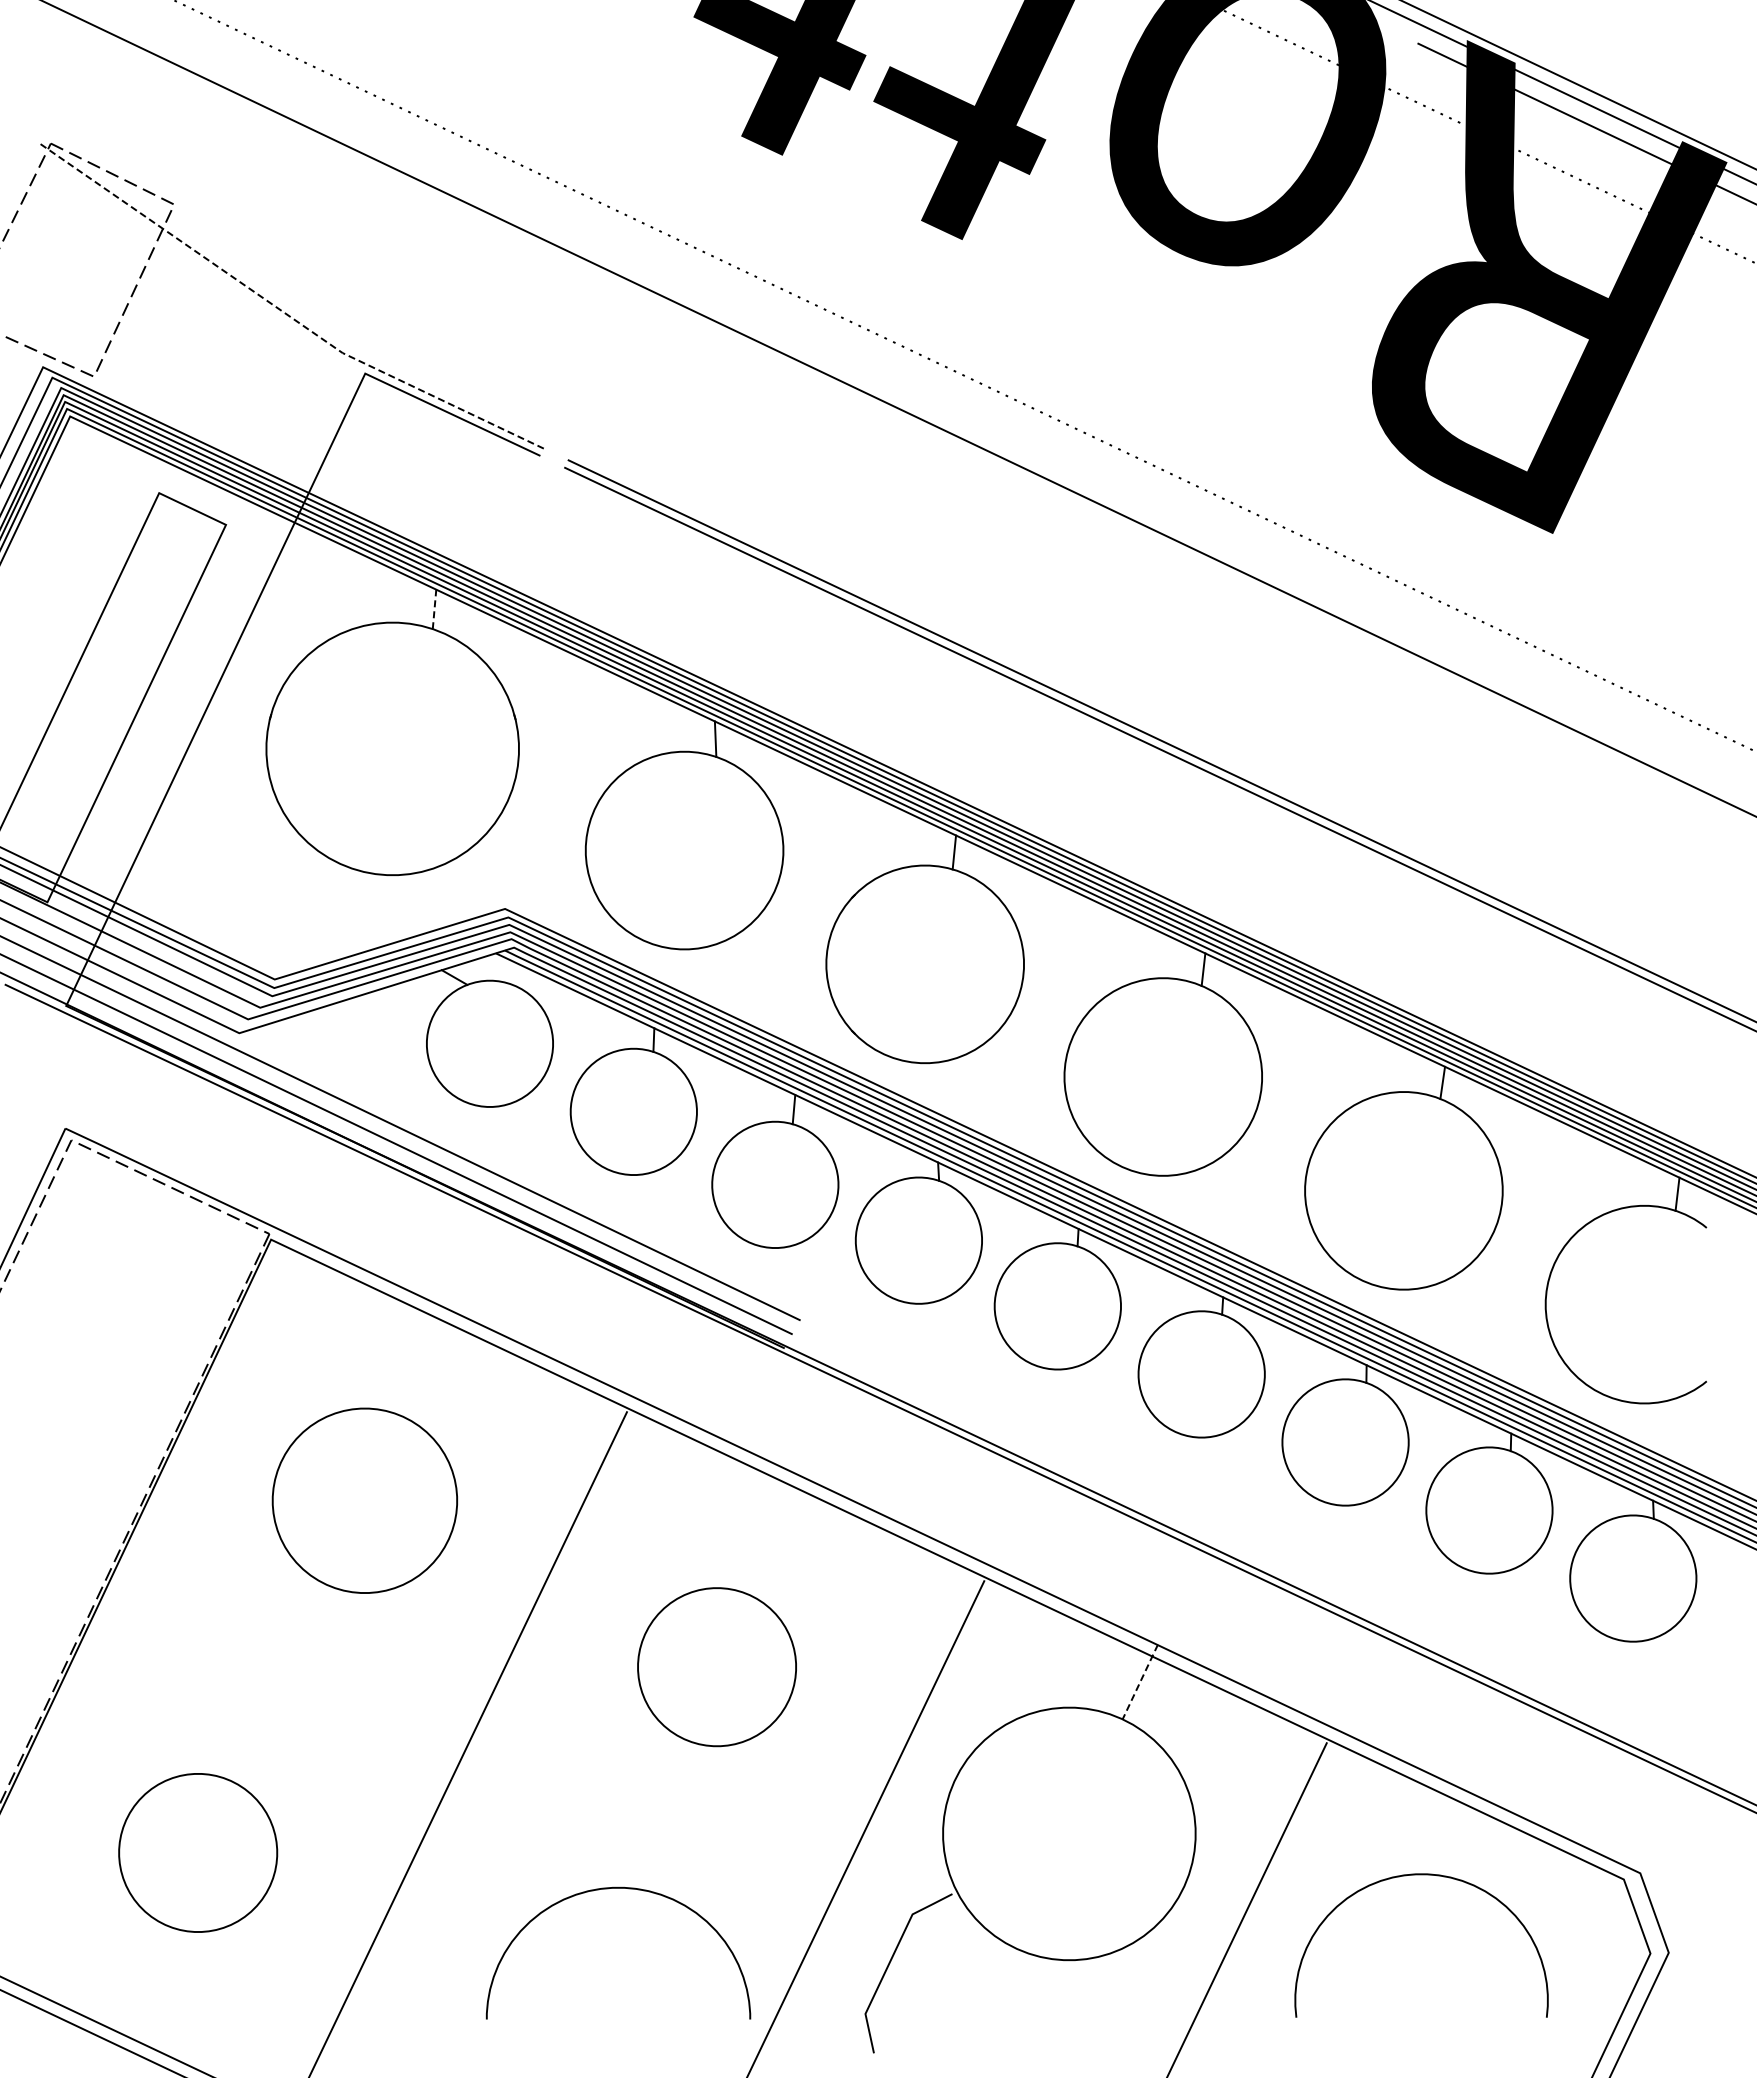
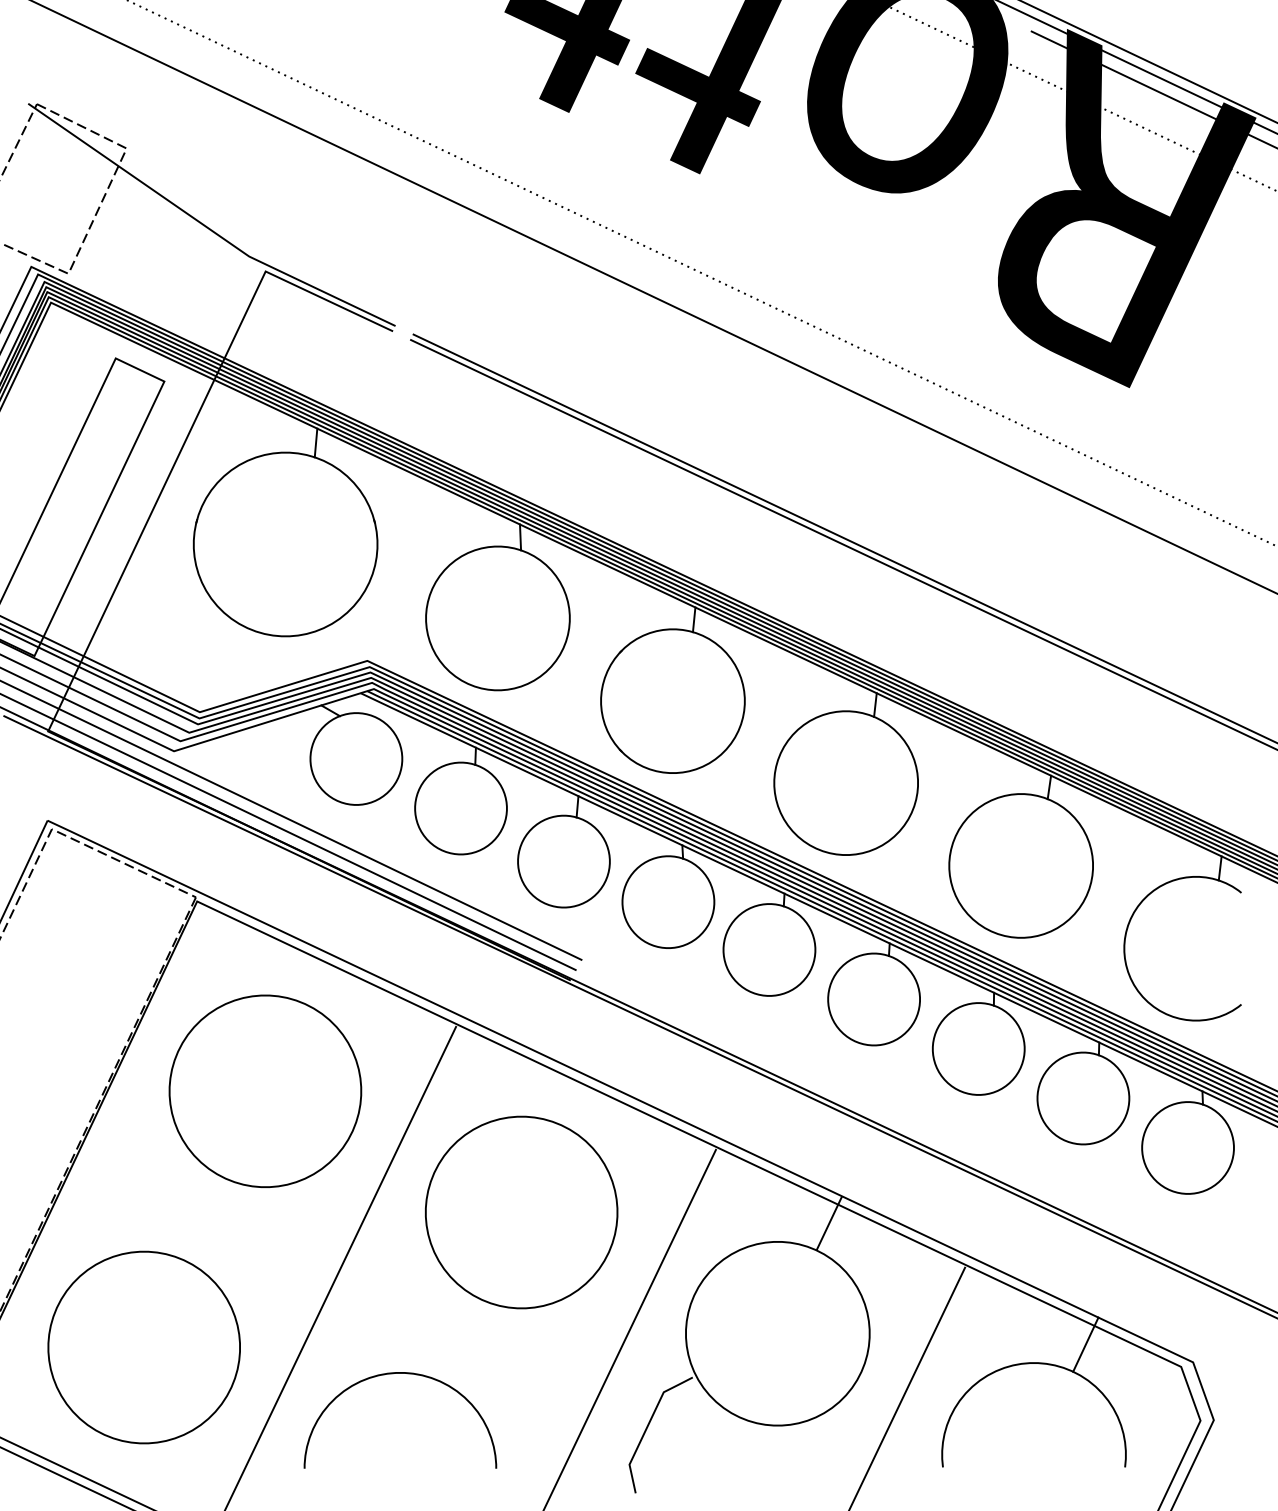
line: (282, 311) -> (205, 226), dashed -> solid
line: (434, 609) -> (316, 443), dashed -> solid
part: (364, 1500) -> (265, 1091), size x1.43
part: (716, 1666) -> (521, 1211), size x1.67
line: (1139, 1683) -> (828, 1224), dashed -> solid
line: (1492, 1848) -> (1085, 1344), added
part: (197, 1852) -> (143, 1347), size x1.67
curve: (608, 1889) -> (393, 1374), moved

